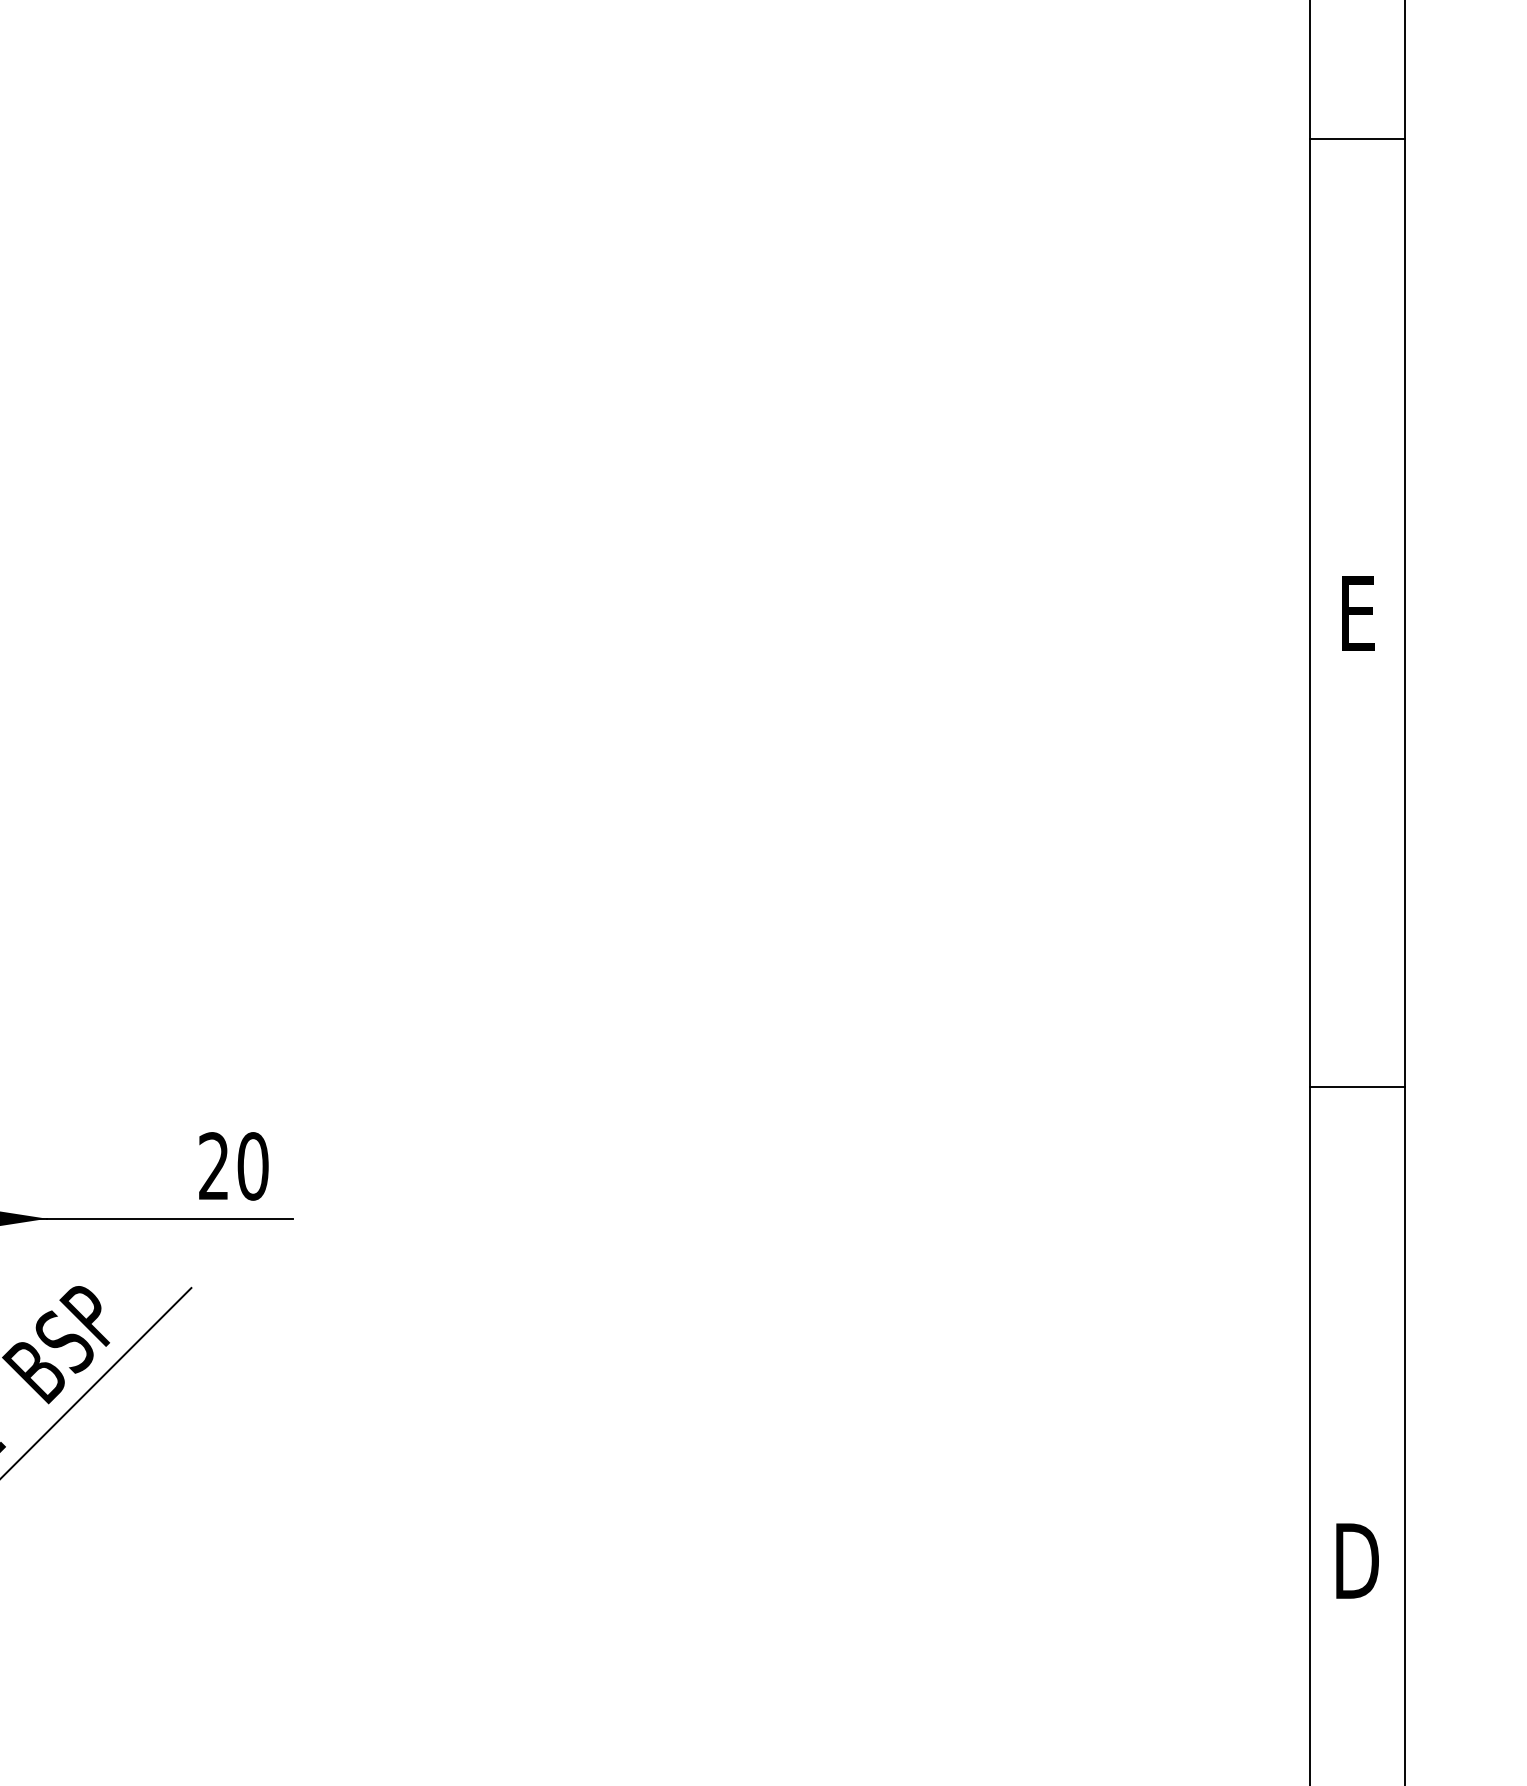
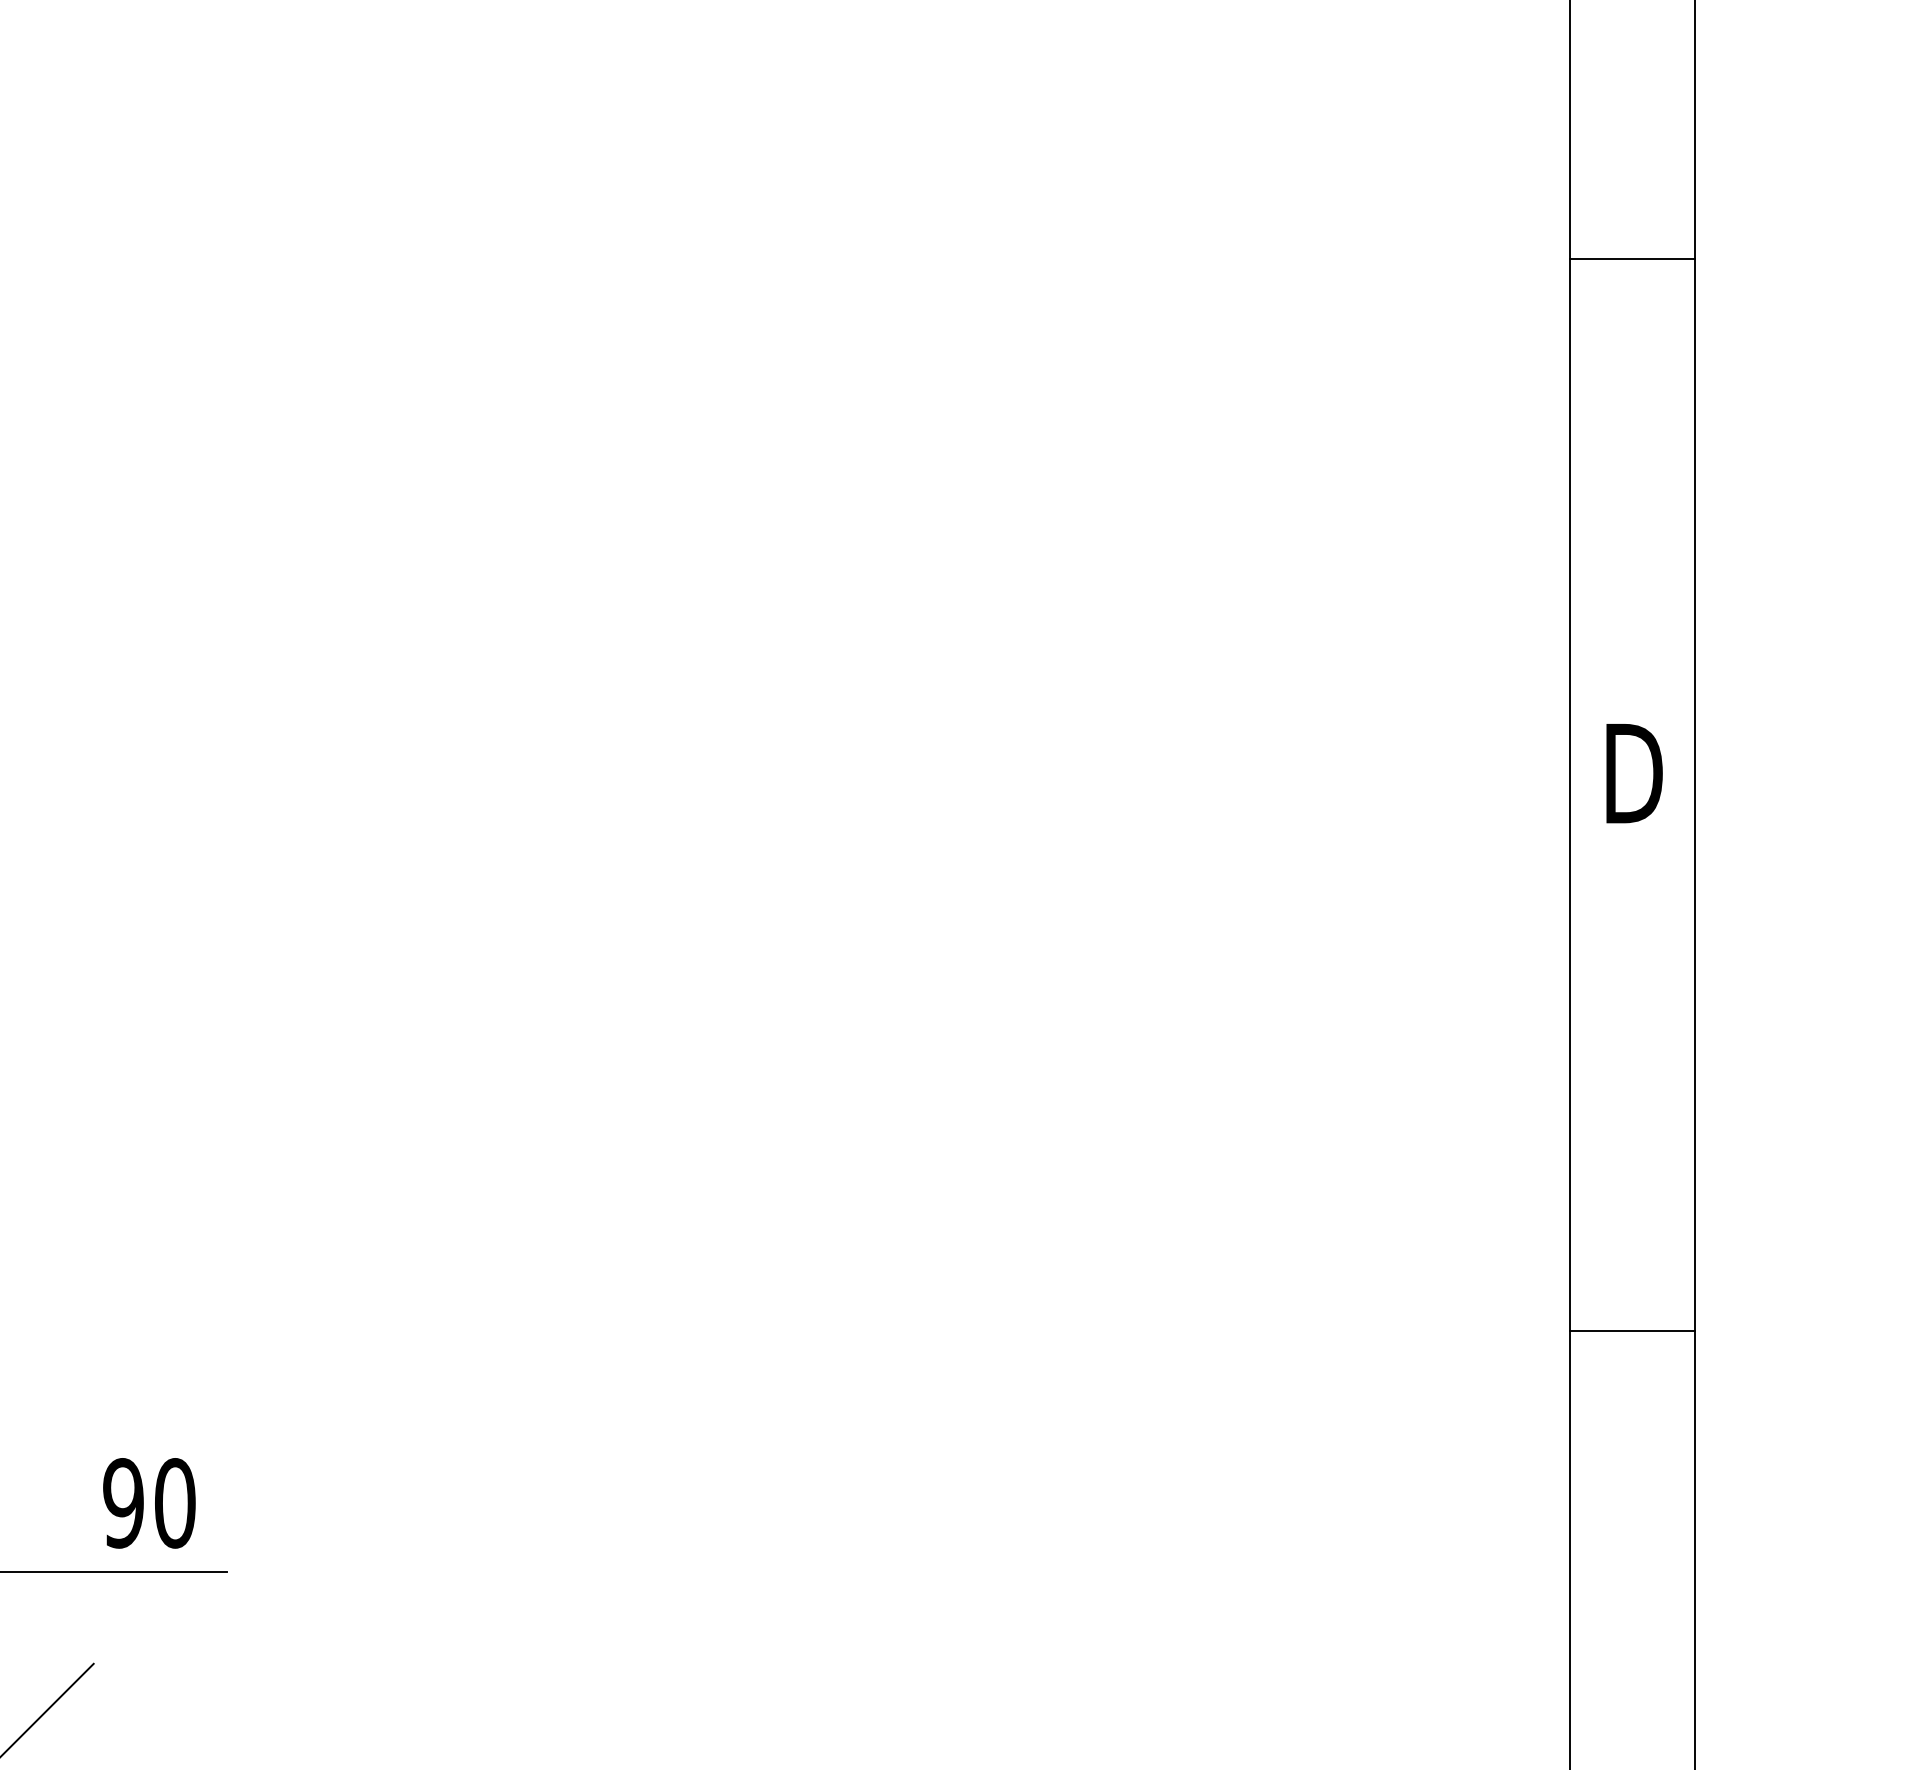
line: (1356, 138) -> (1631, 258), moved
text: (1358, 613) -> (1634, 773), E -> D
line: (1356, 1087) -> (1631, 1331), moved
text: (213, 1166) -> (122, 1503), 20 -> 90

